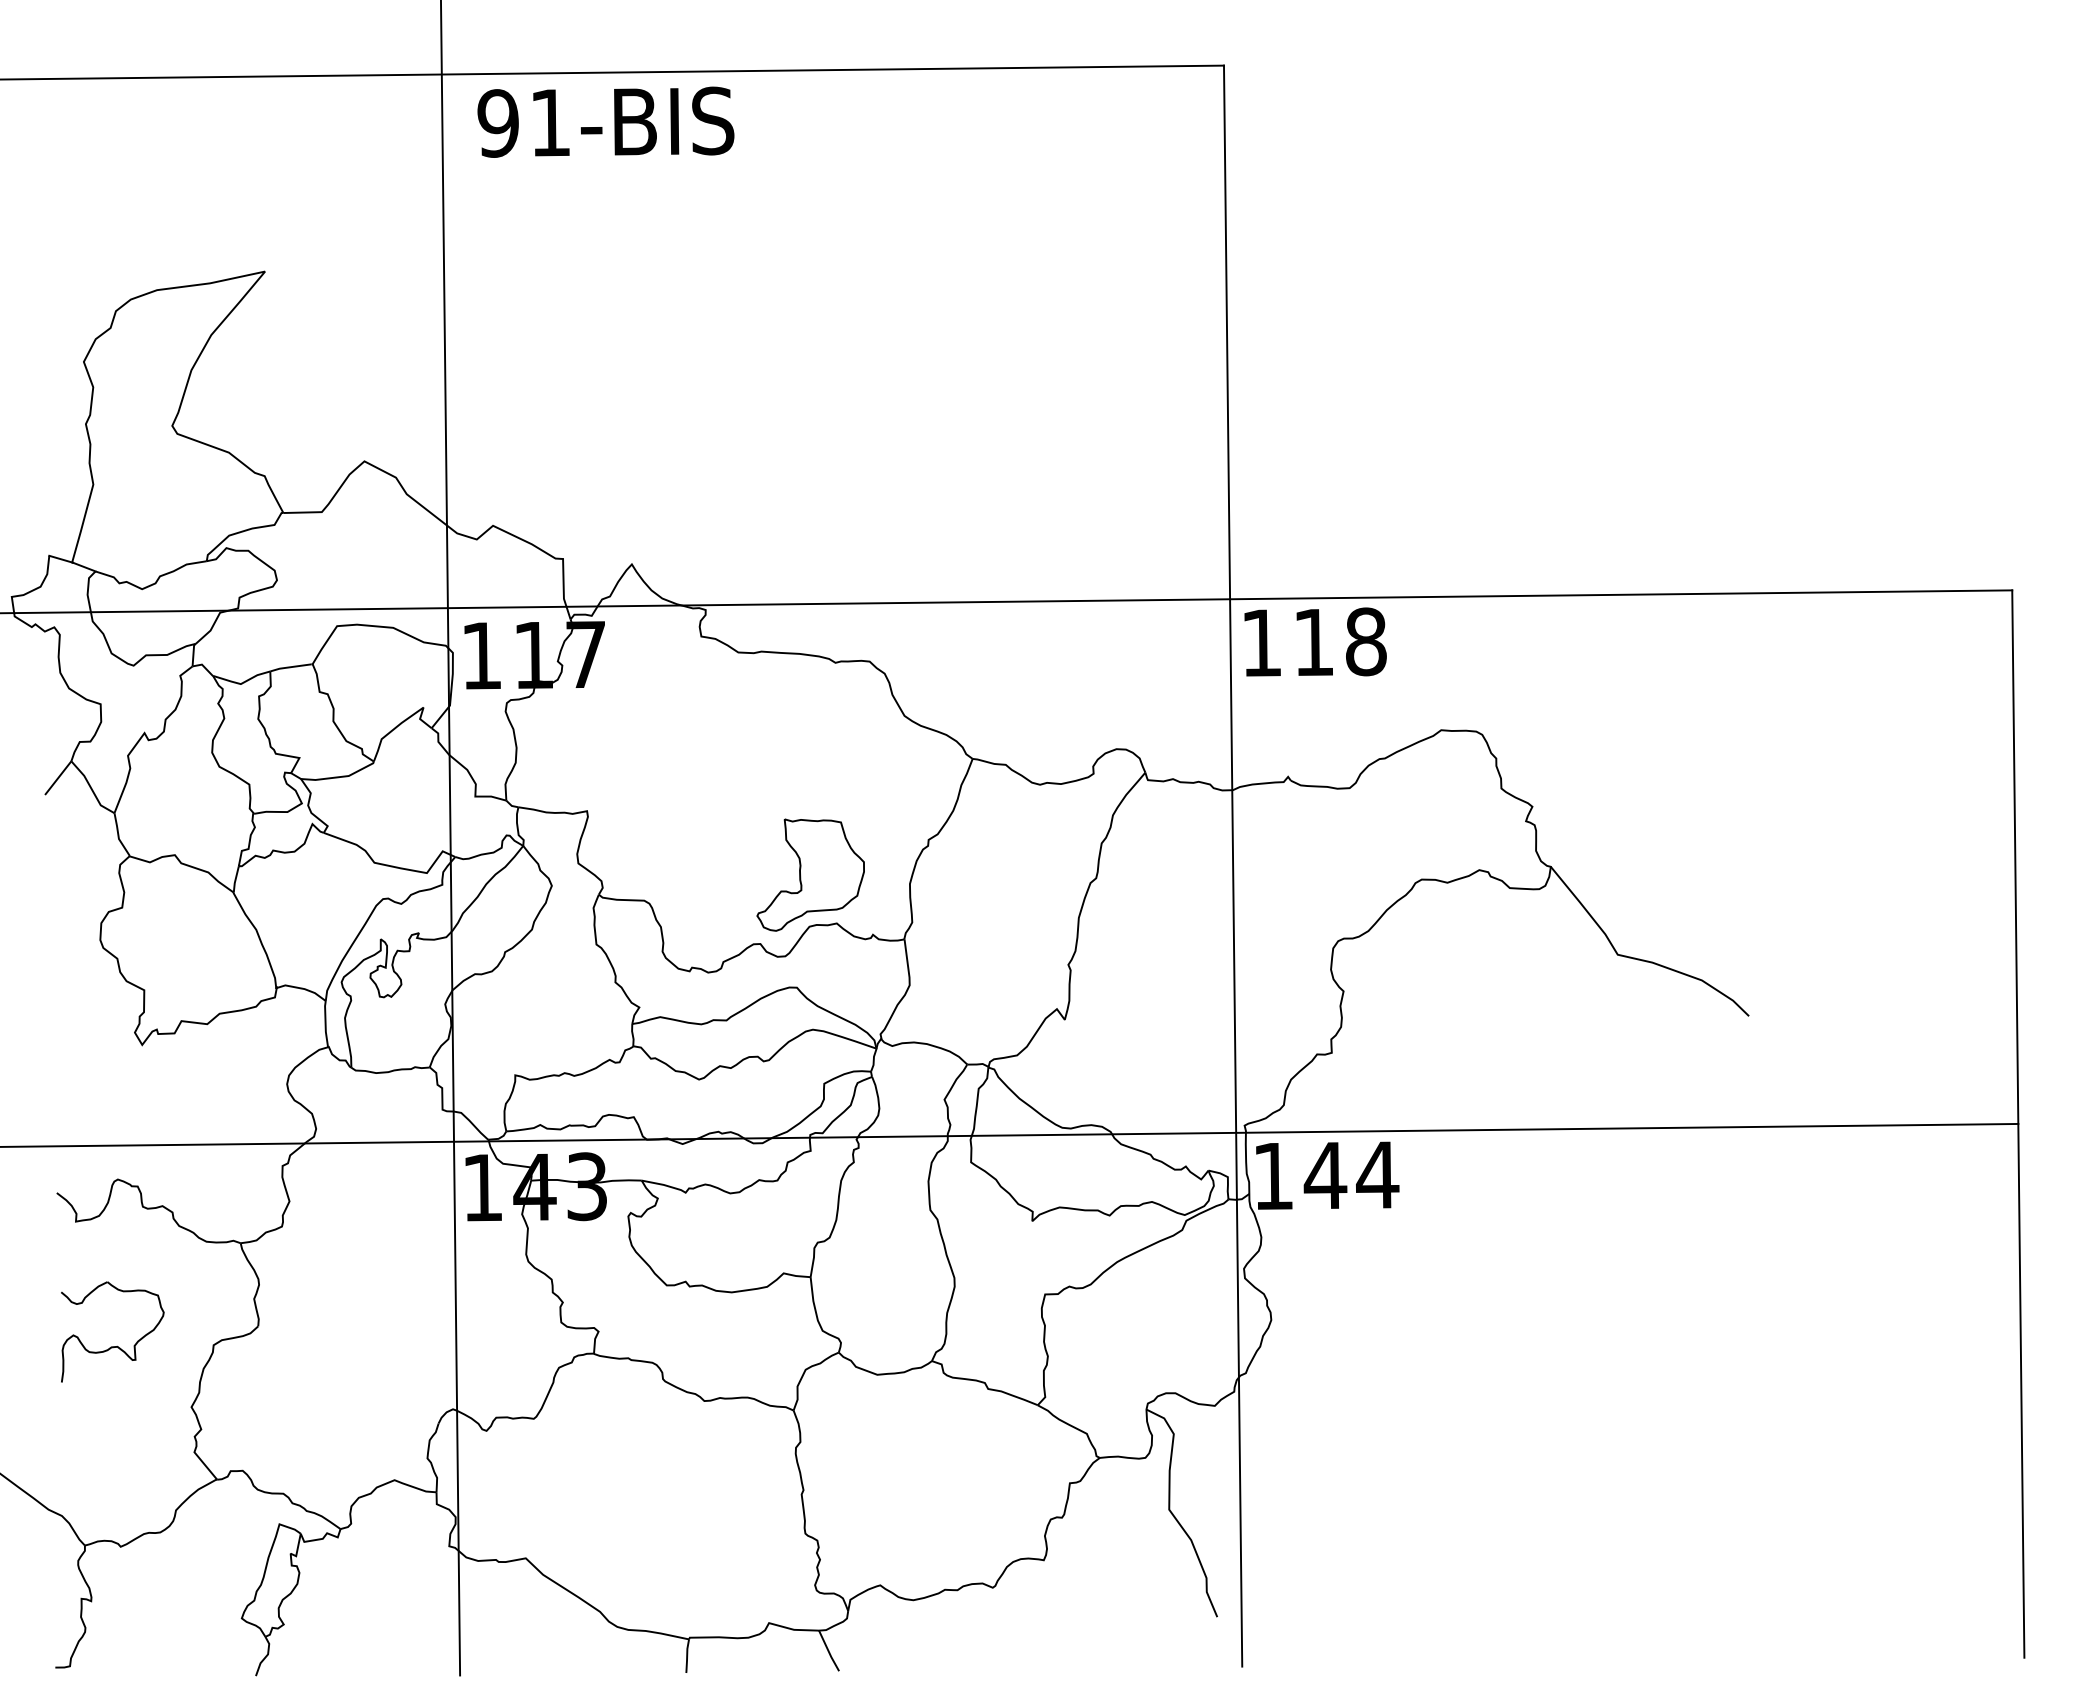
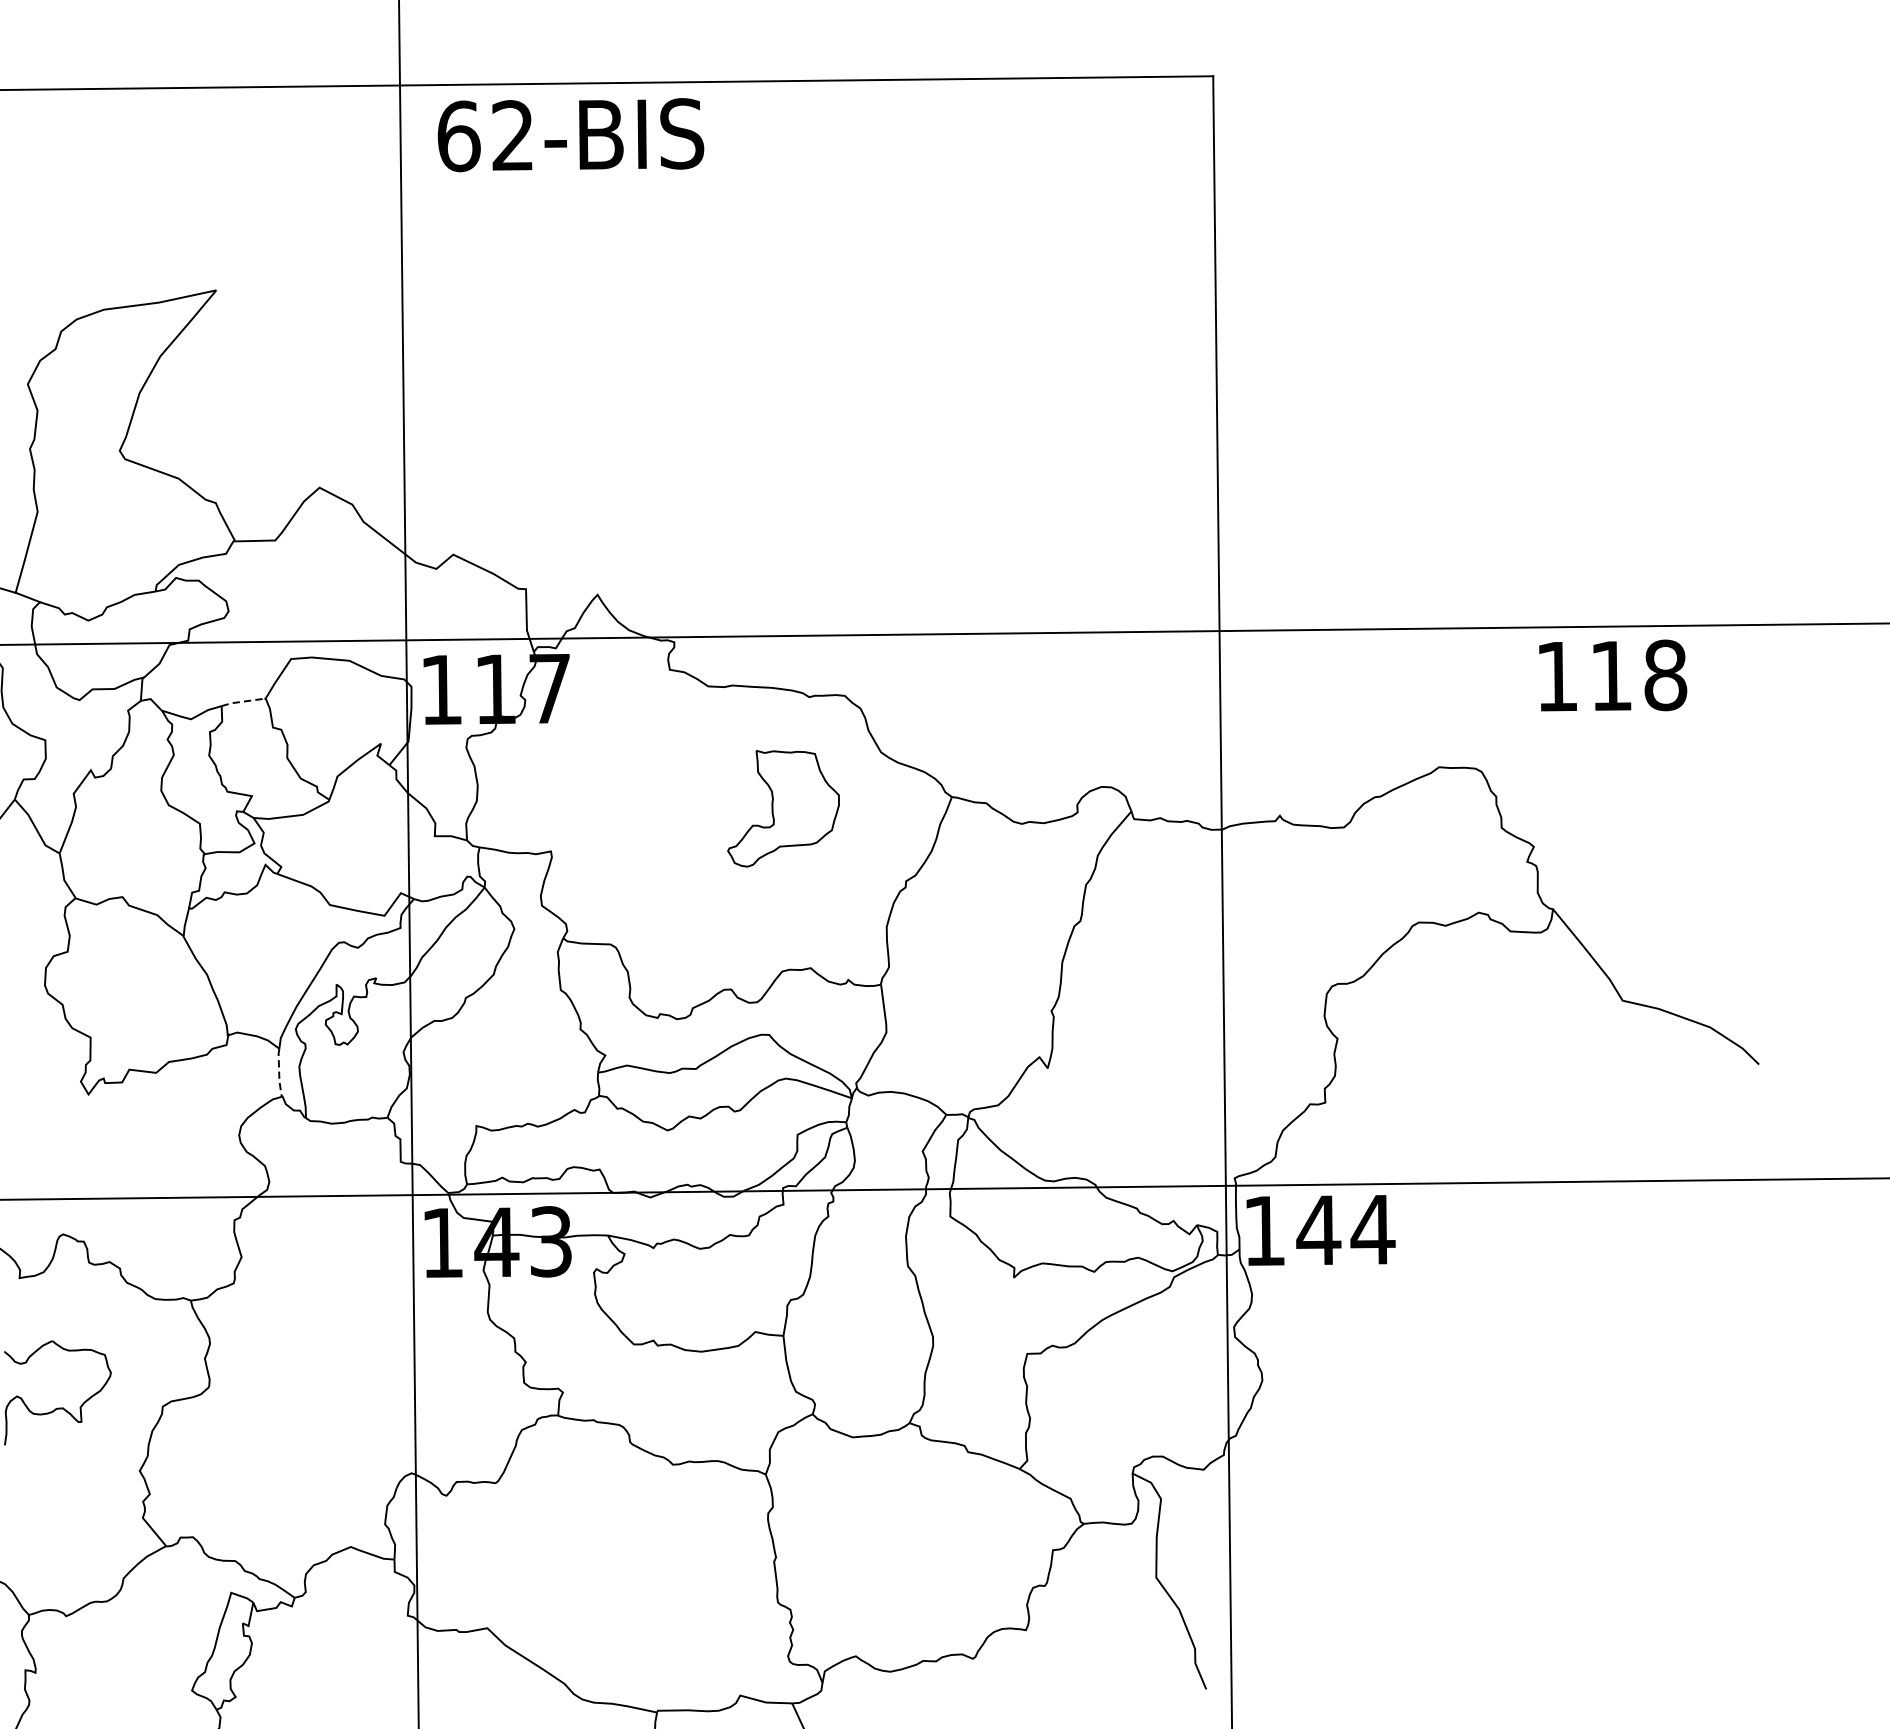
text: (523, 122) -> (484, 135), 91-BIS -> 62-BIS
text: (1315, 641) -> (1612, 674), moved
line: (290, 667) -> (242, 702), solid -> dashed
part: (810, 874) -> (783, 808), moved
line: (325, 1024) -> (279, 1073), solid -> dashed

